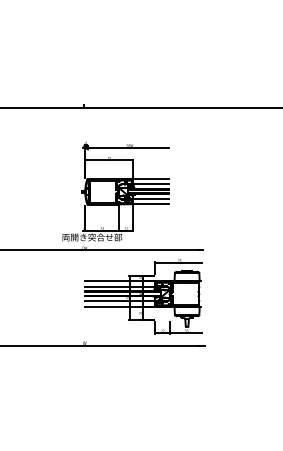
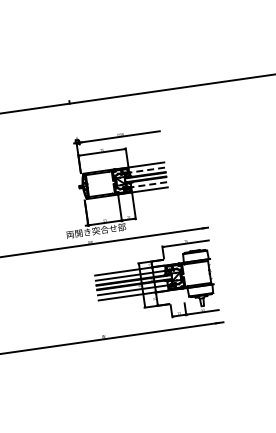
line: (151, 184) -> (147, 170), solid -> dashed
line: (149, 199) -> (147, 185), solid -> dashed

